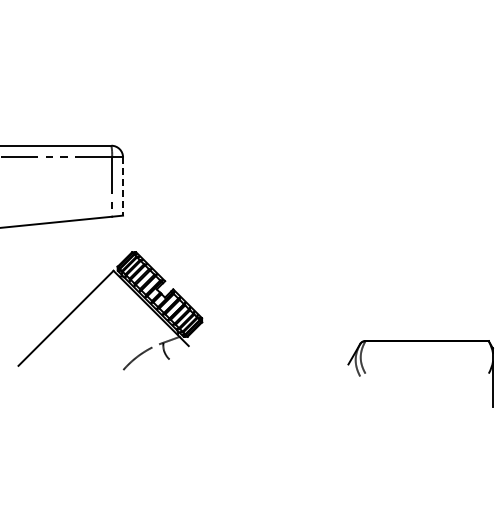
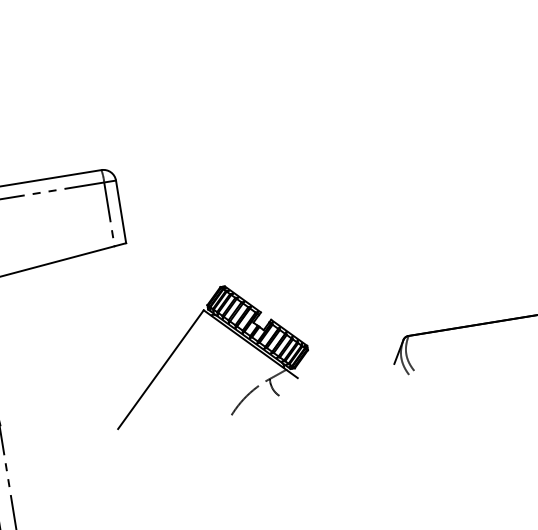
line: (123, 187) -> (121, 212), dashed -> solid
part: (93, 292) -> (185, 337), moved

